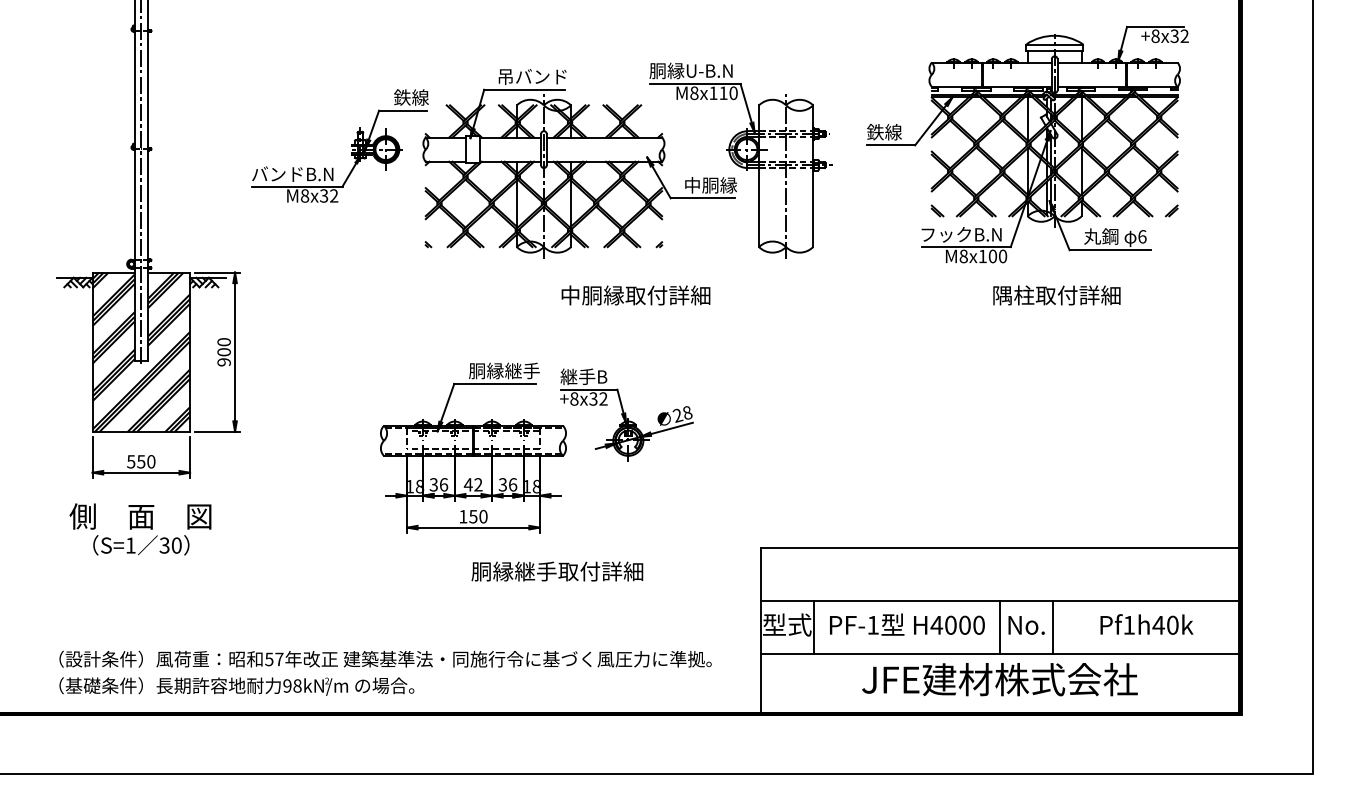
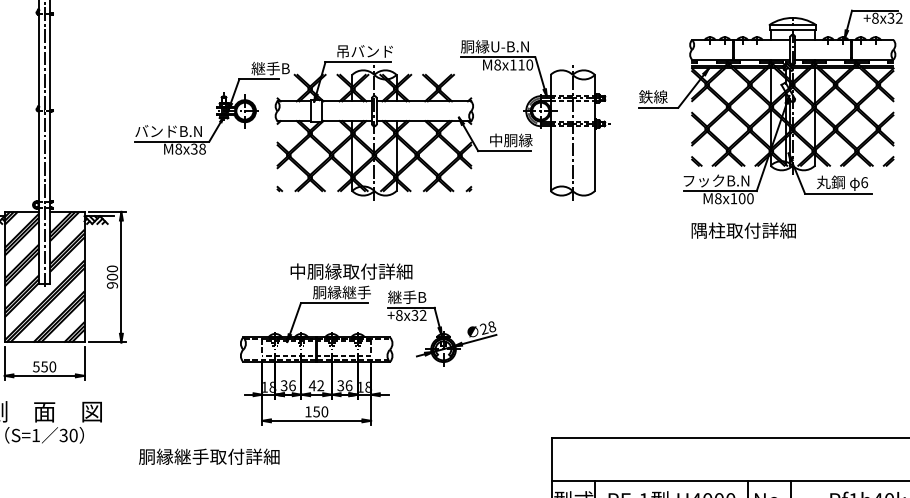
text: (417, 97) -> (270, 68), 鉄線 -> 継手B
text: (334, 195) -> (202, 148), M8x32 -> M8x38
text: (635, 295) -> (351, 271), moved
text: (1056, 295) -> (743, 230), moved
text: (557, 571) -> (209, 456), moved

